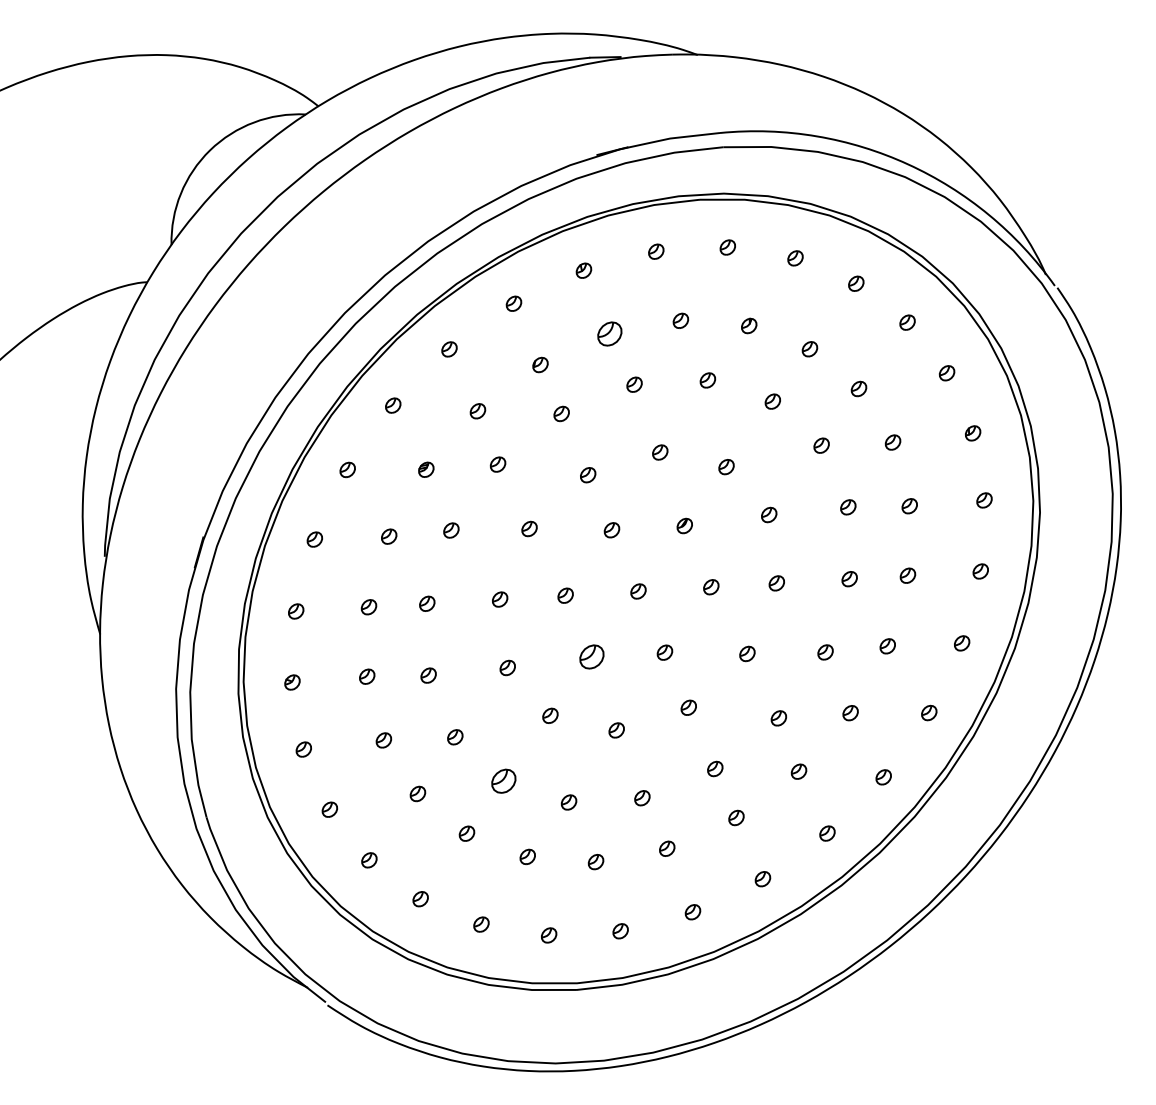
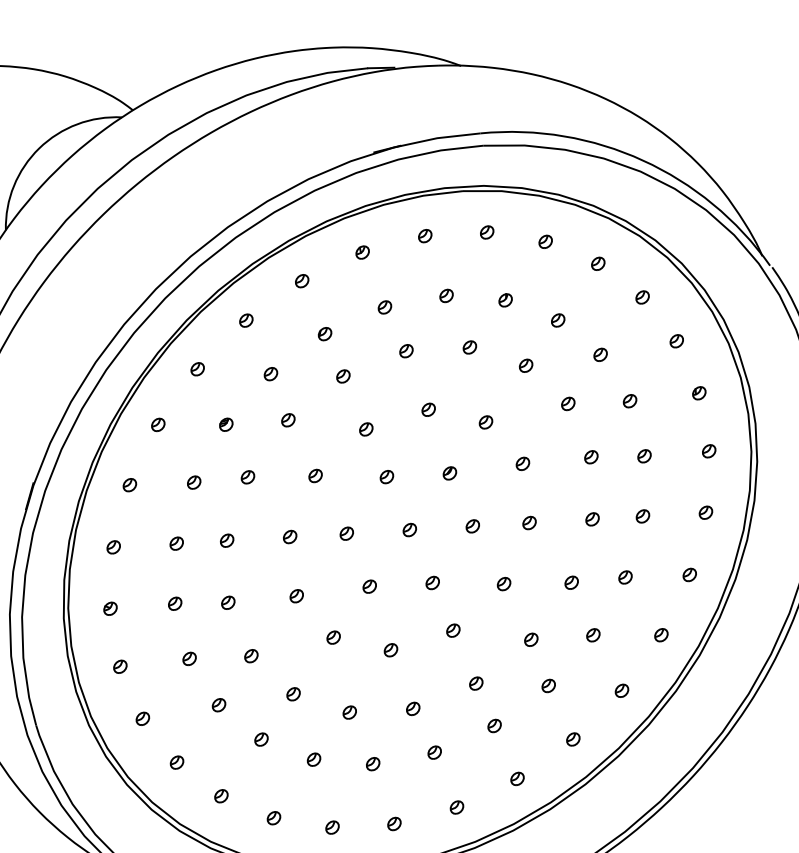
part: (609, 334) -> (384, 307), size x0.62
part: (592, 656) -> (370, 586), size x0.62
part: (504, 781) -> (293, 694), size x0.62

